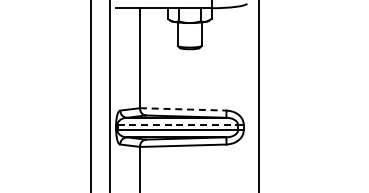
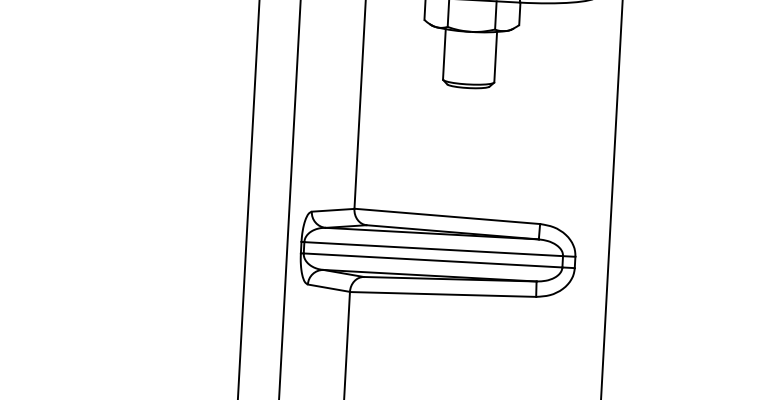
line: (183, 109) -> (447, 216), dashed -> solid
line: (178, 124) -> (435, 248), dashed -> solid

